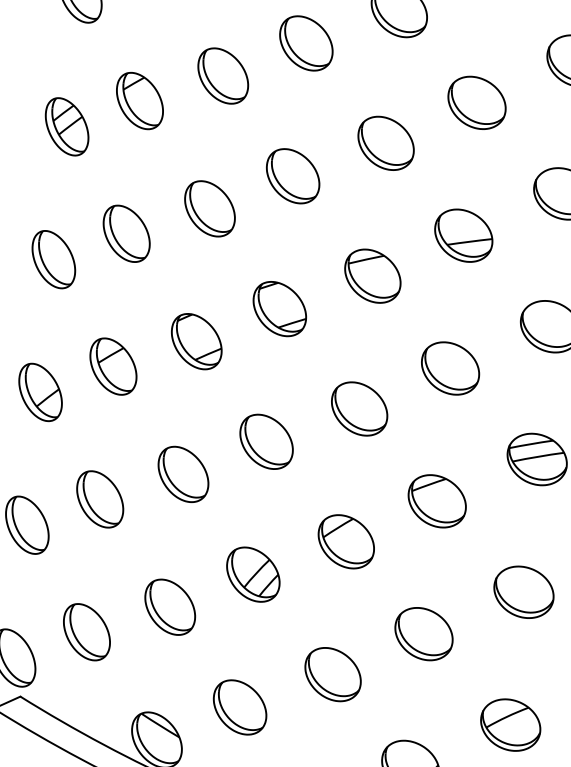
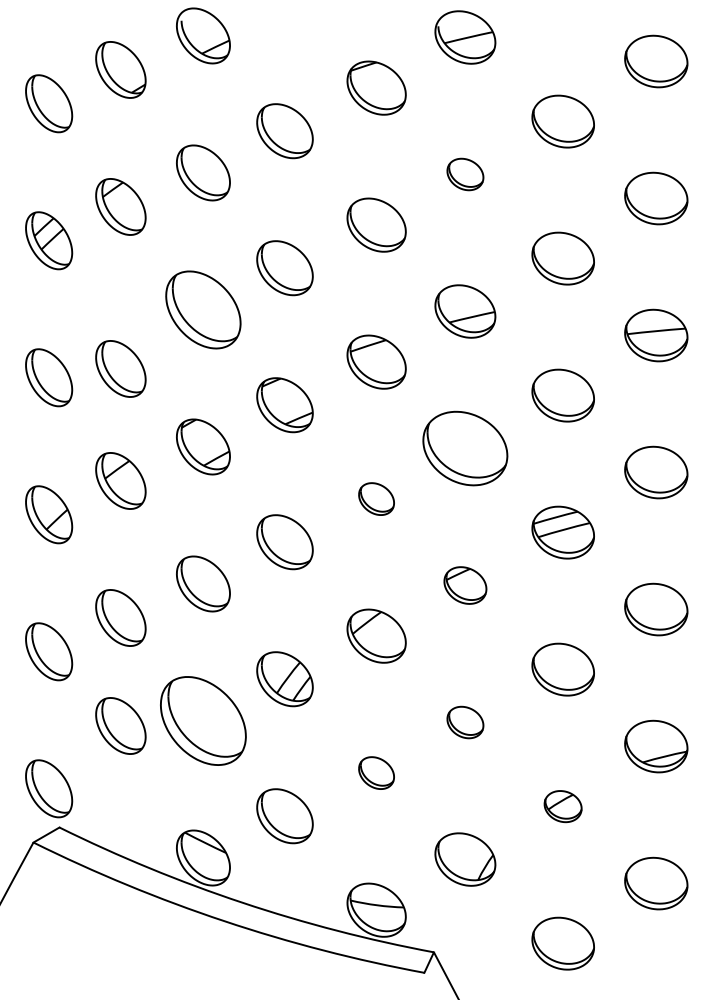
part: (477, 102) -> (465, 174), size x0.6
part: (210, 208) -> (203, 309), size x1.4
part: (126, 233) -> (120, 368), moved
part: (450, 368) -> (465, 448), size x1.4
part: (359, 408) -> (376, 498), size x0.6
part: (437, 501) -> (465, 585), size x0.7
part: (170, 606) -> (203, 720), size x1.6
part: (86, 631) -> (120, 725), moved
part: (424, 634) -> (465, 722), size x0.6
part: (333, 673) -> (376, 772), size x0.6
part: (510, 724) -> (562, 806), size x0.6

